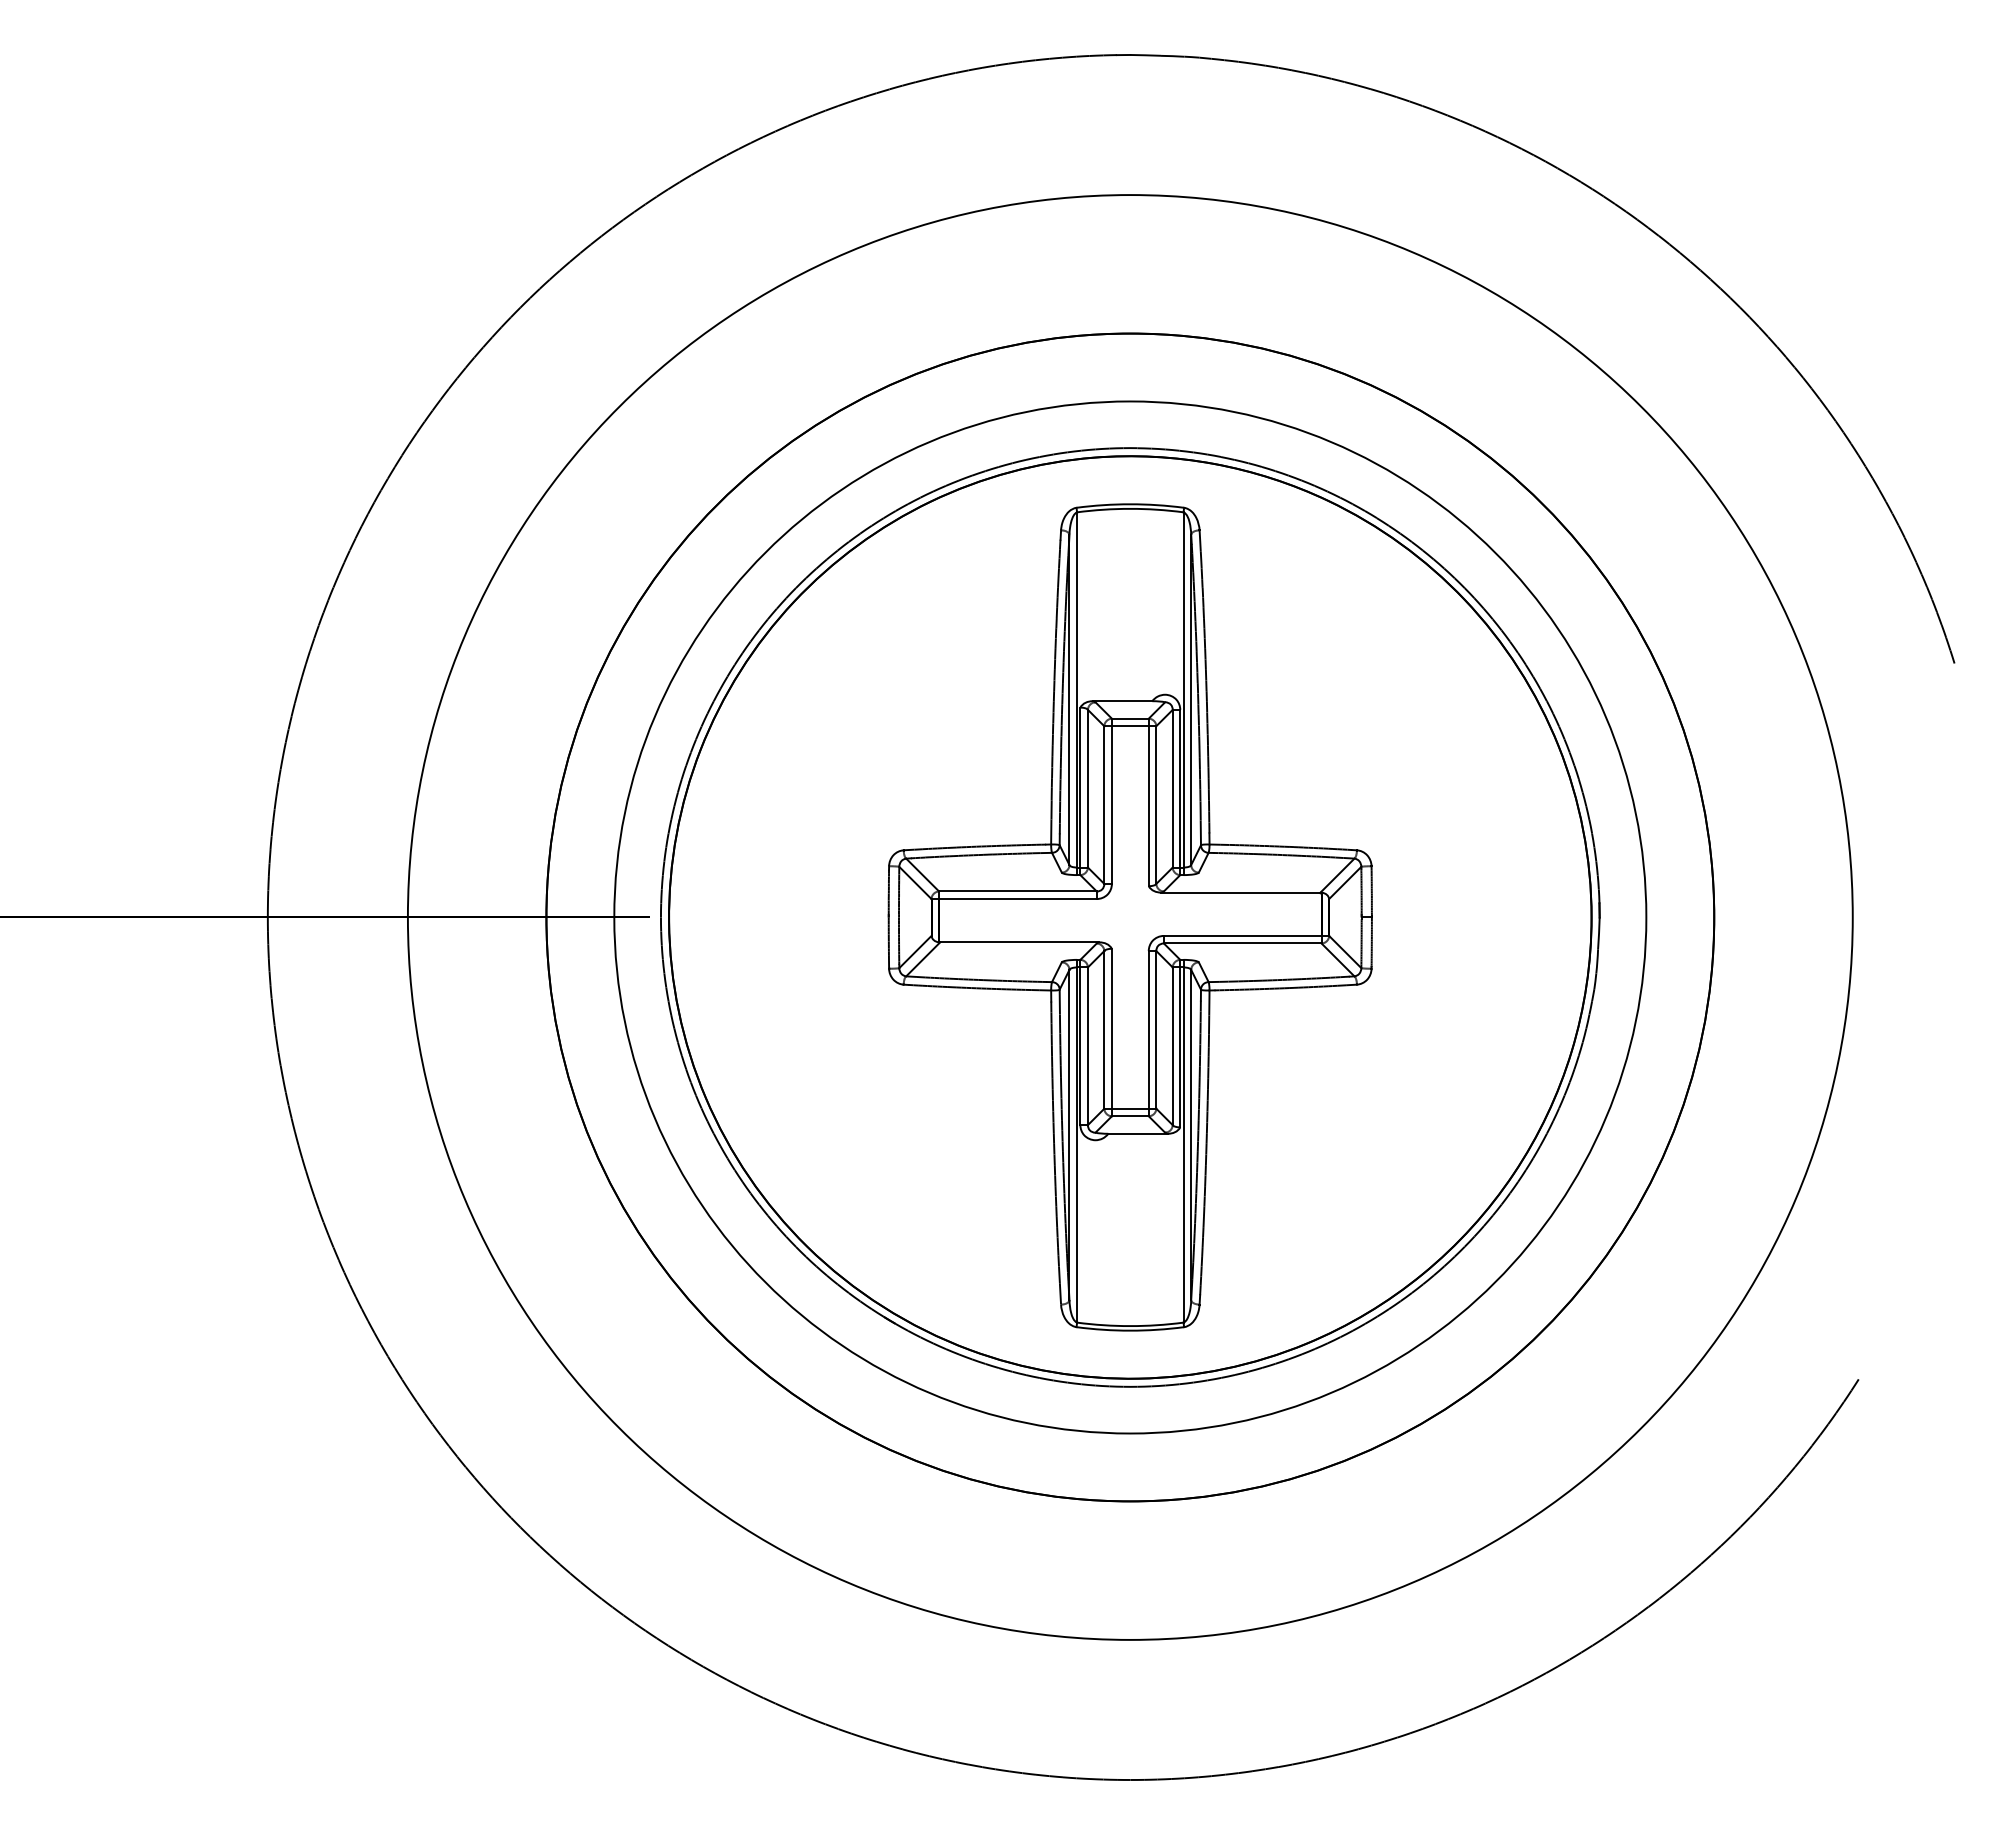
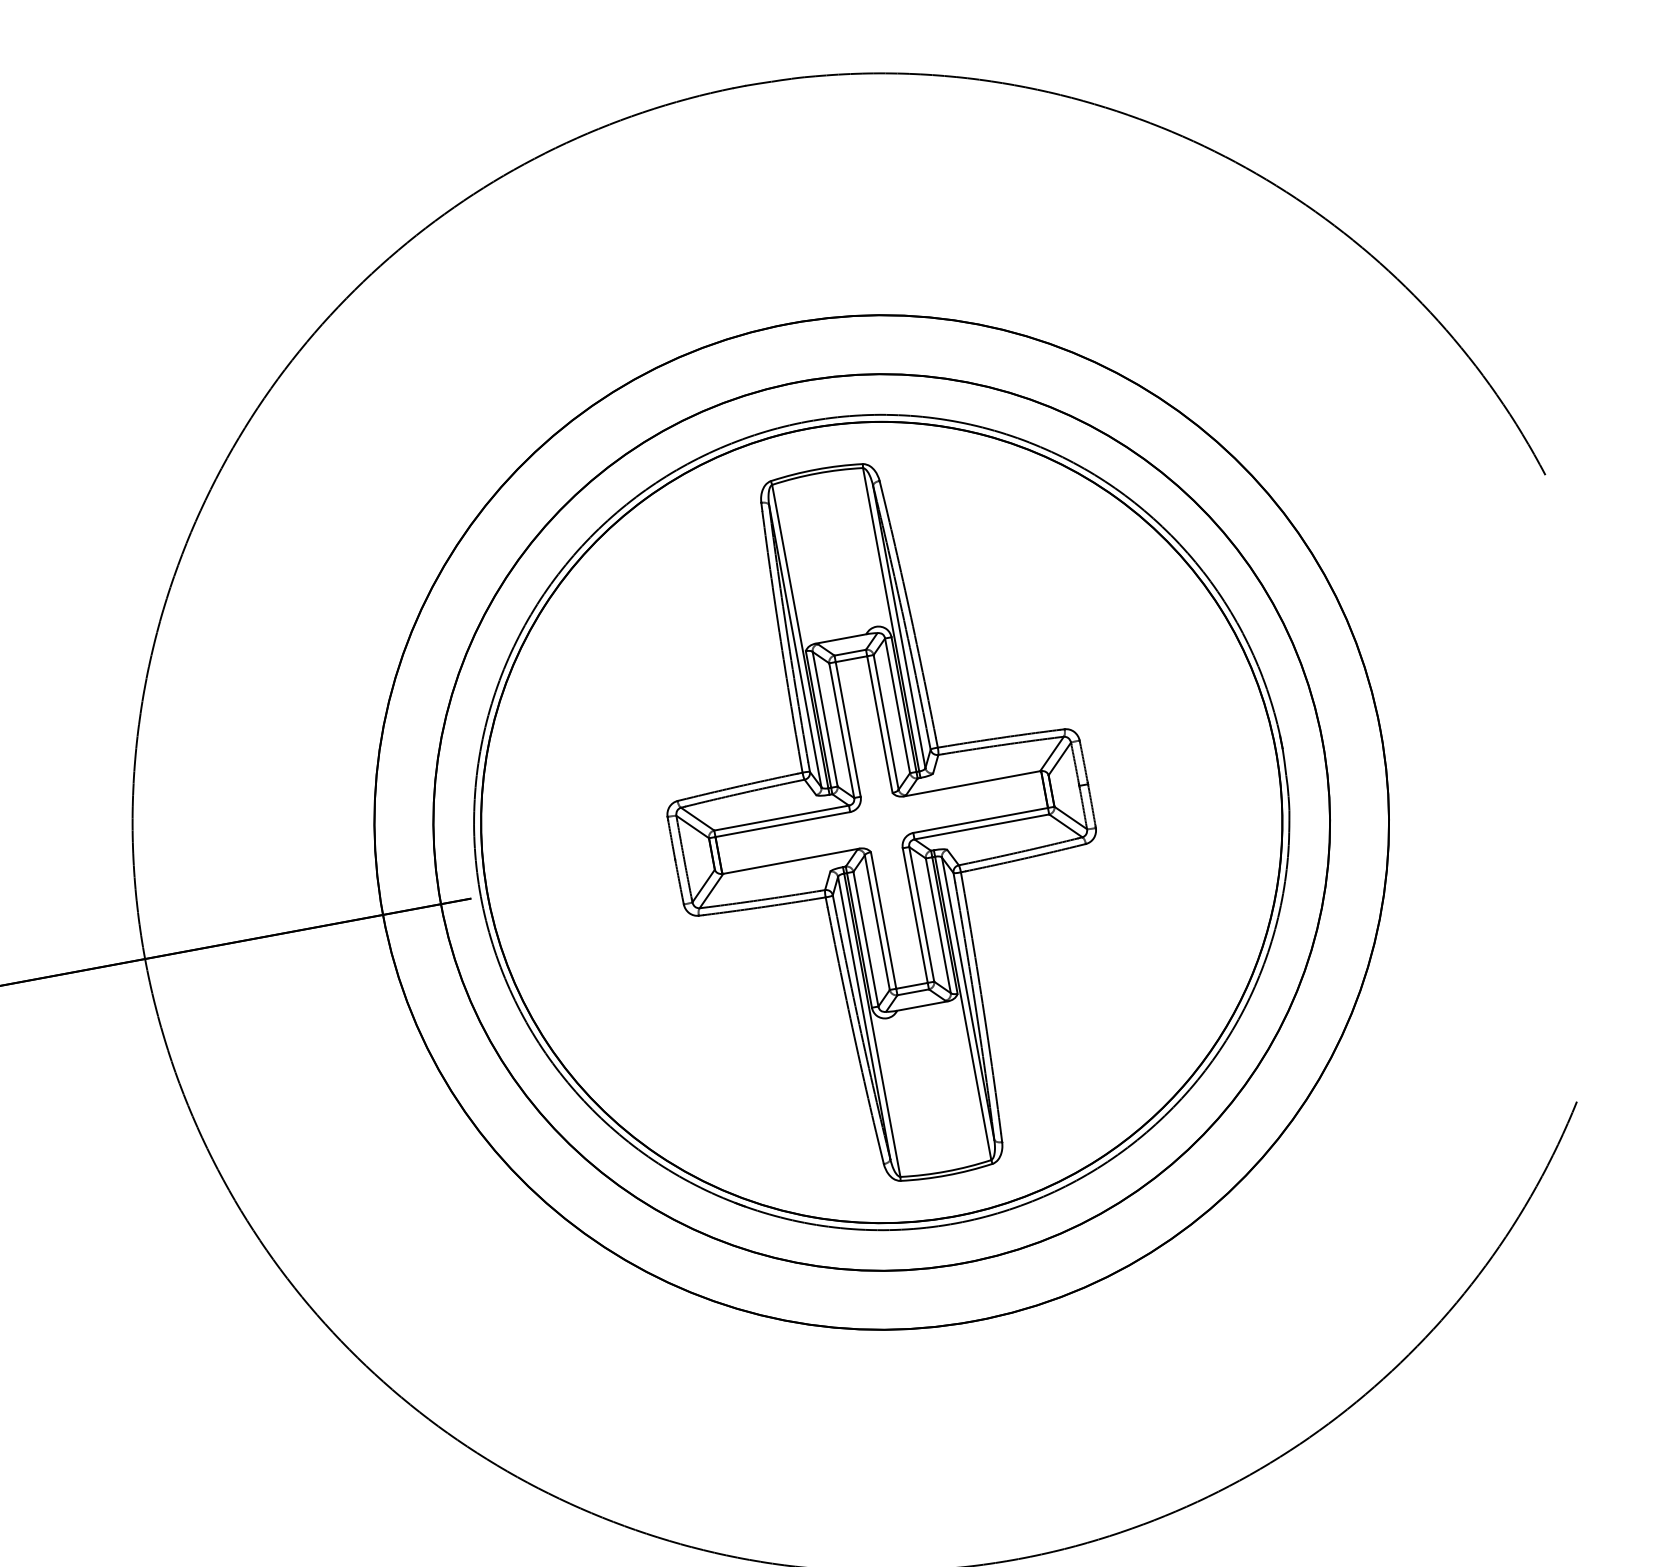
circle: (1130, 917) -> (881, 822), size x0.71

